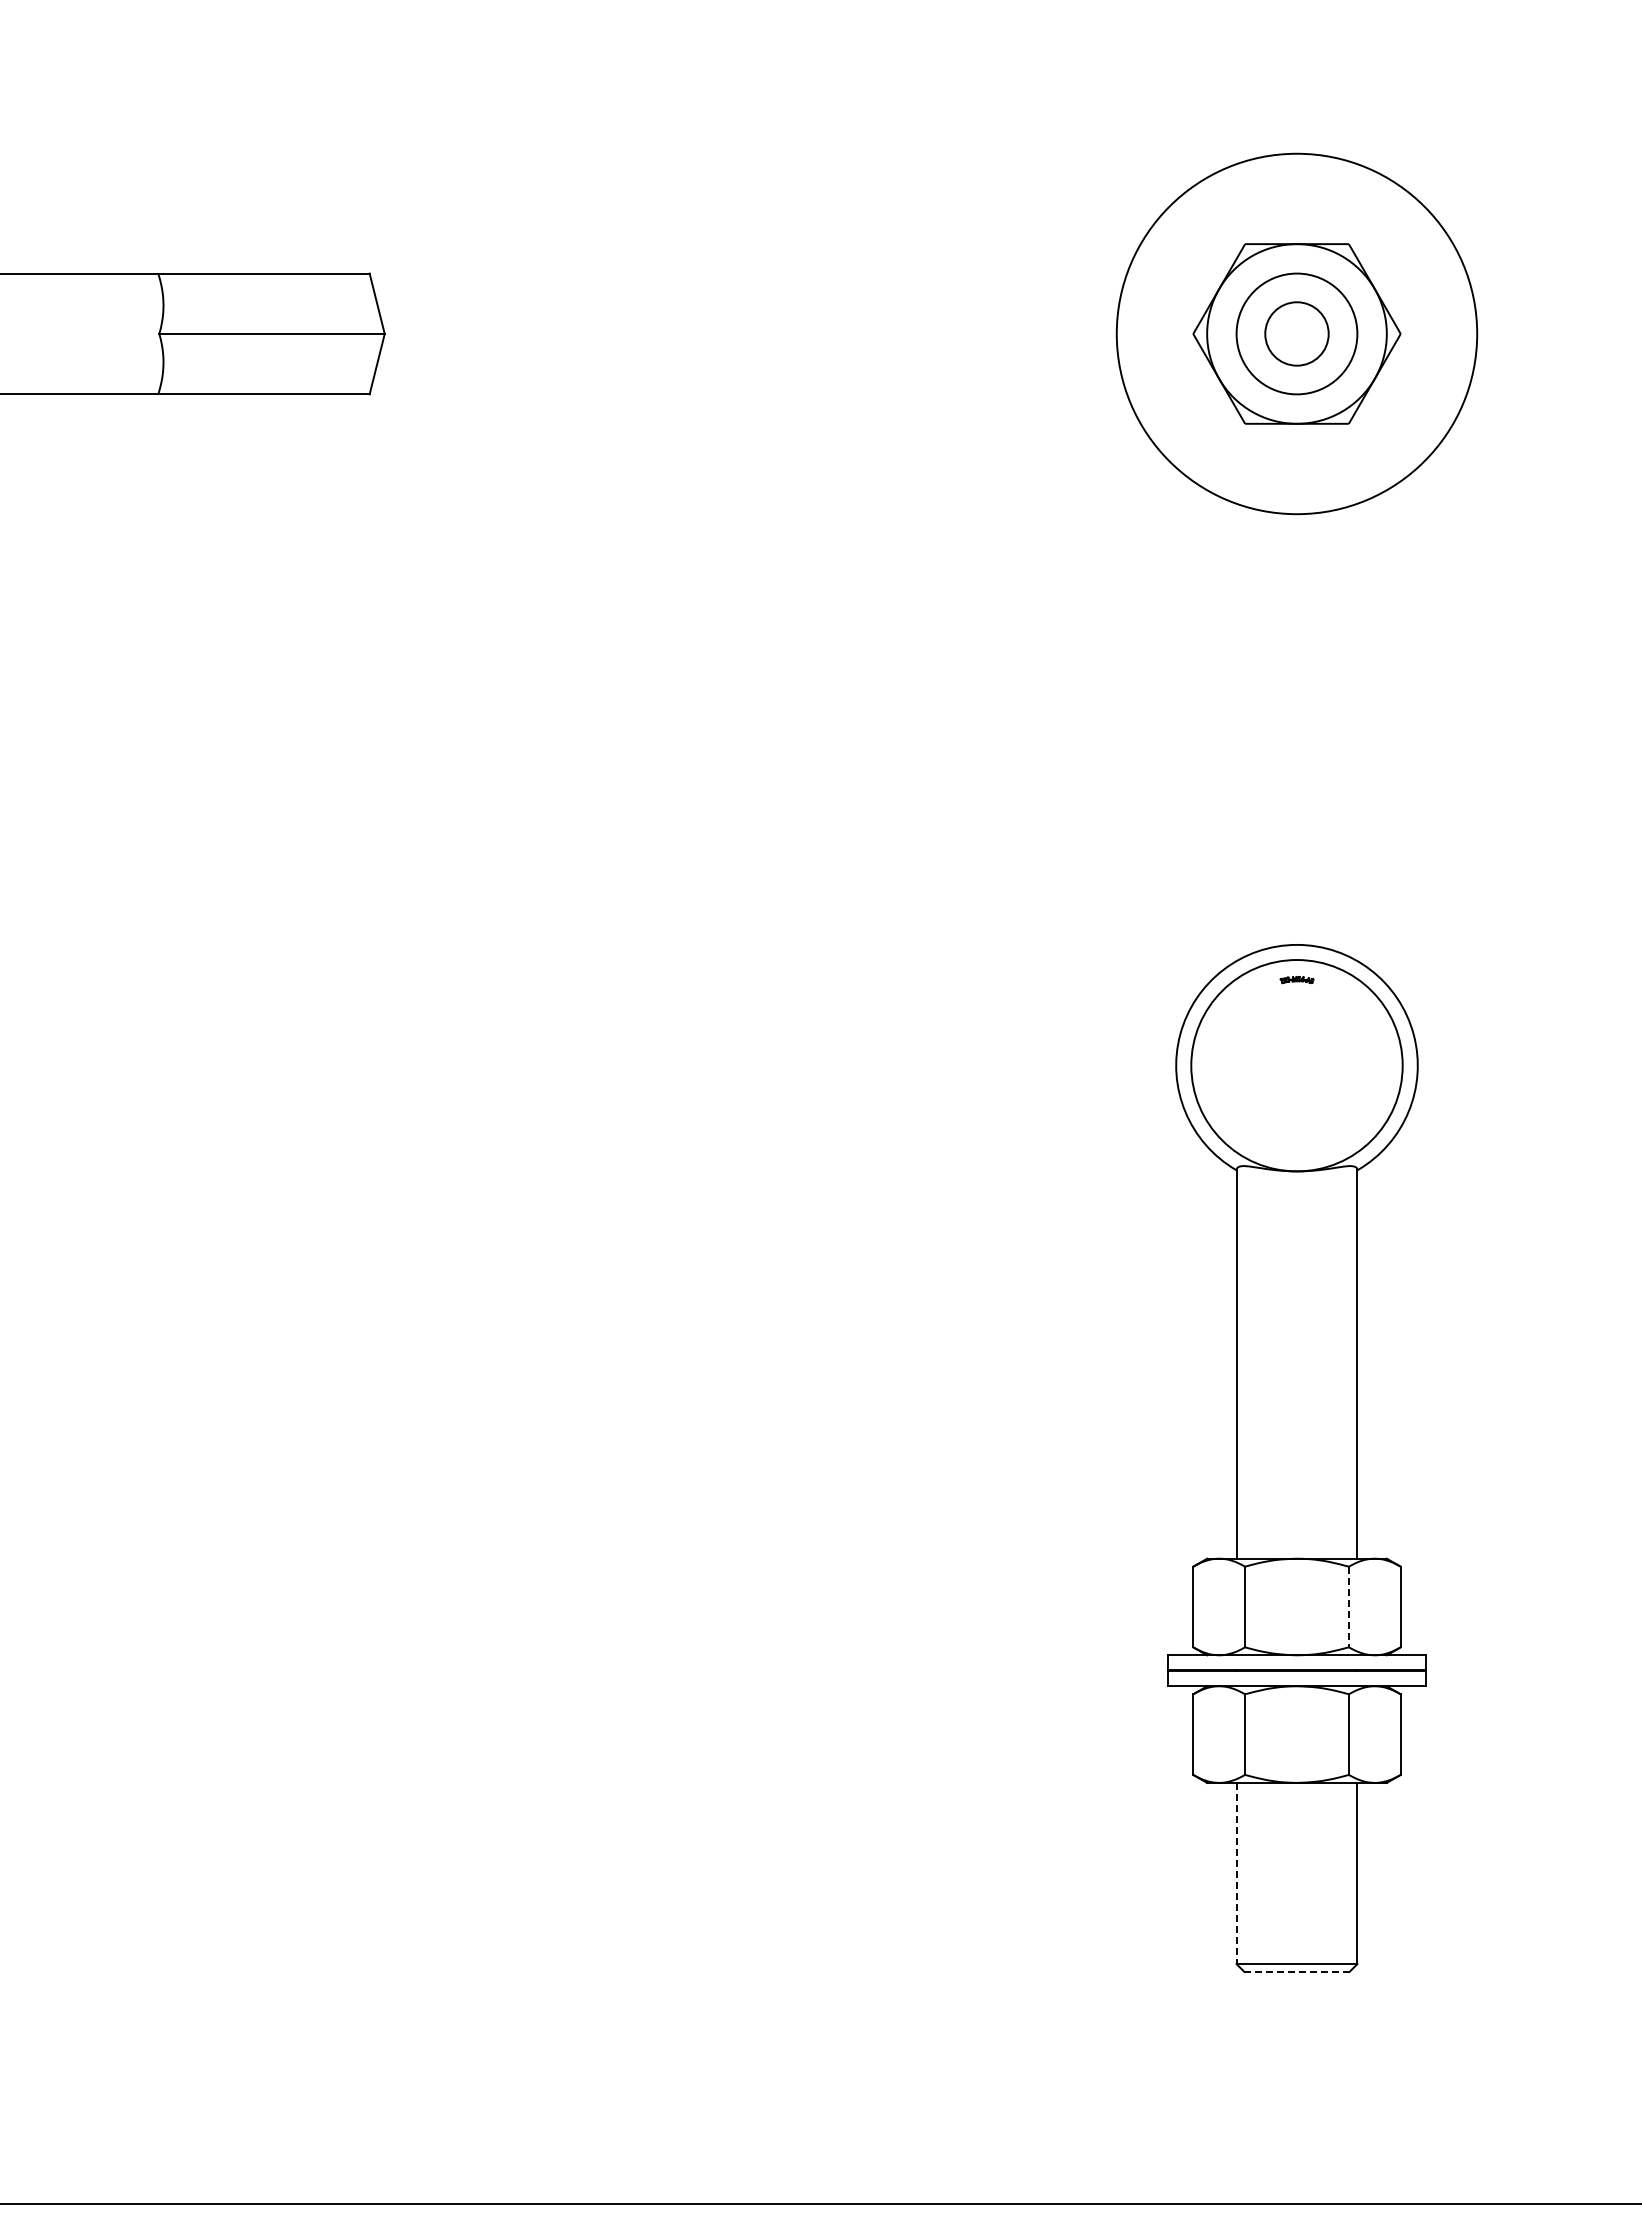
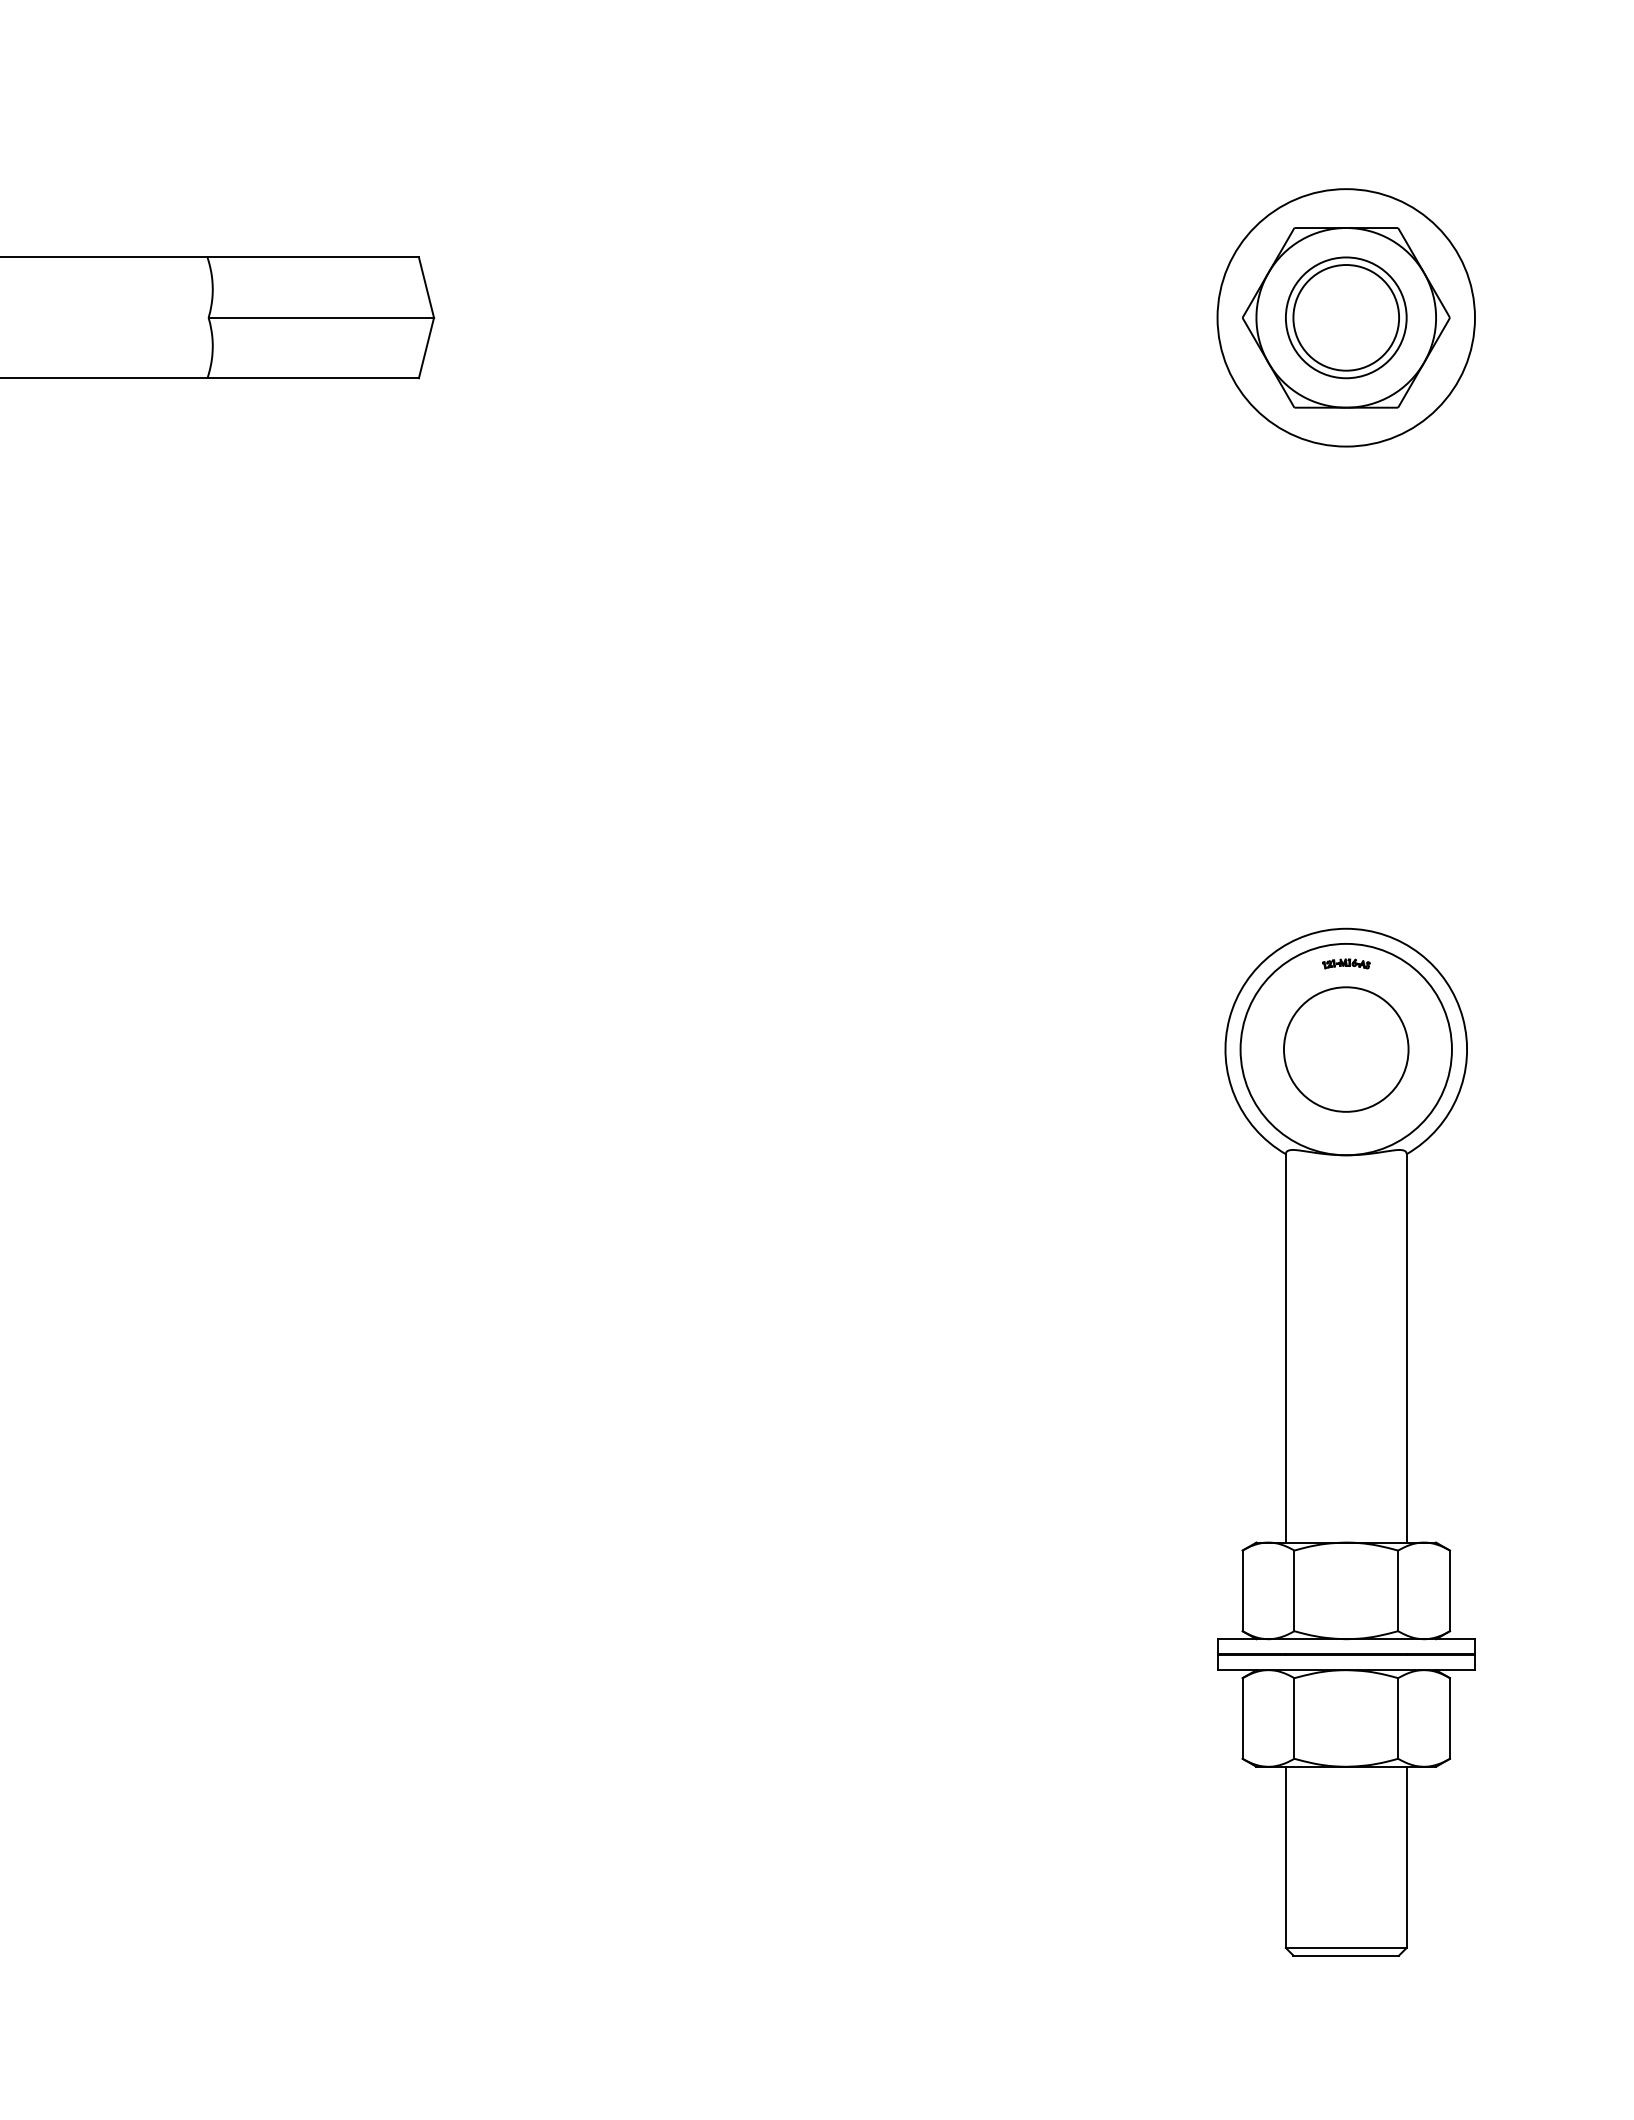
circle: (1296, 333) -> (1345, 317), size x0.71
circle: (1296, 333) -> (1345, 317), size x1.67
part: (1296, 979) -> (1345, 963), size x1.43
circle: (1296, 1065) -> (1345, 1049), added
line: (1348, 1607) -> (1397, 1591), dashed -> solid
line: (1236, 1873) -> (1285, 1857), dashed -> solid
line: (1296, 1971) -> (1345, 1955), dashed -> solid

